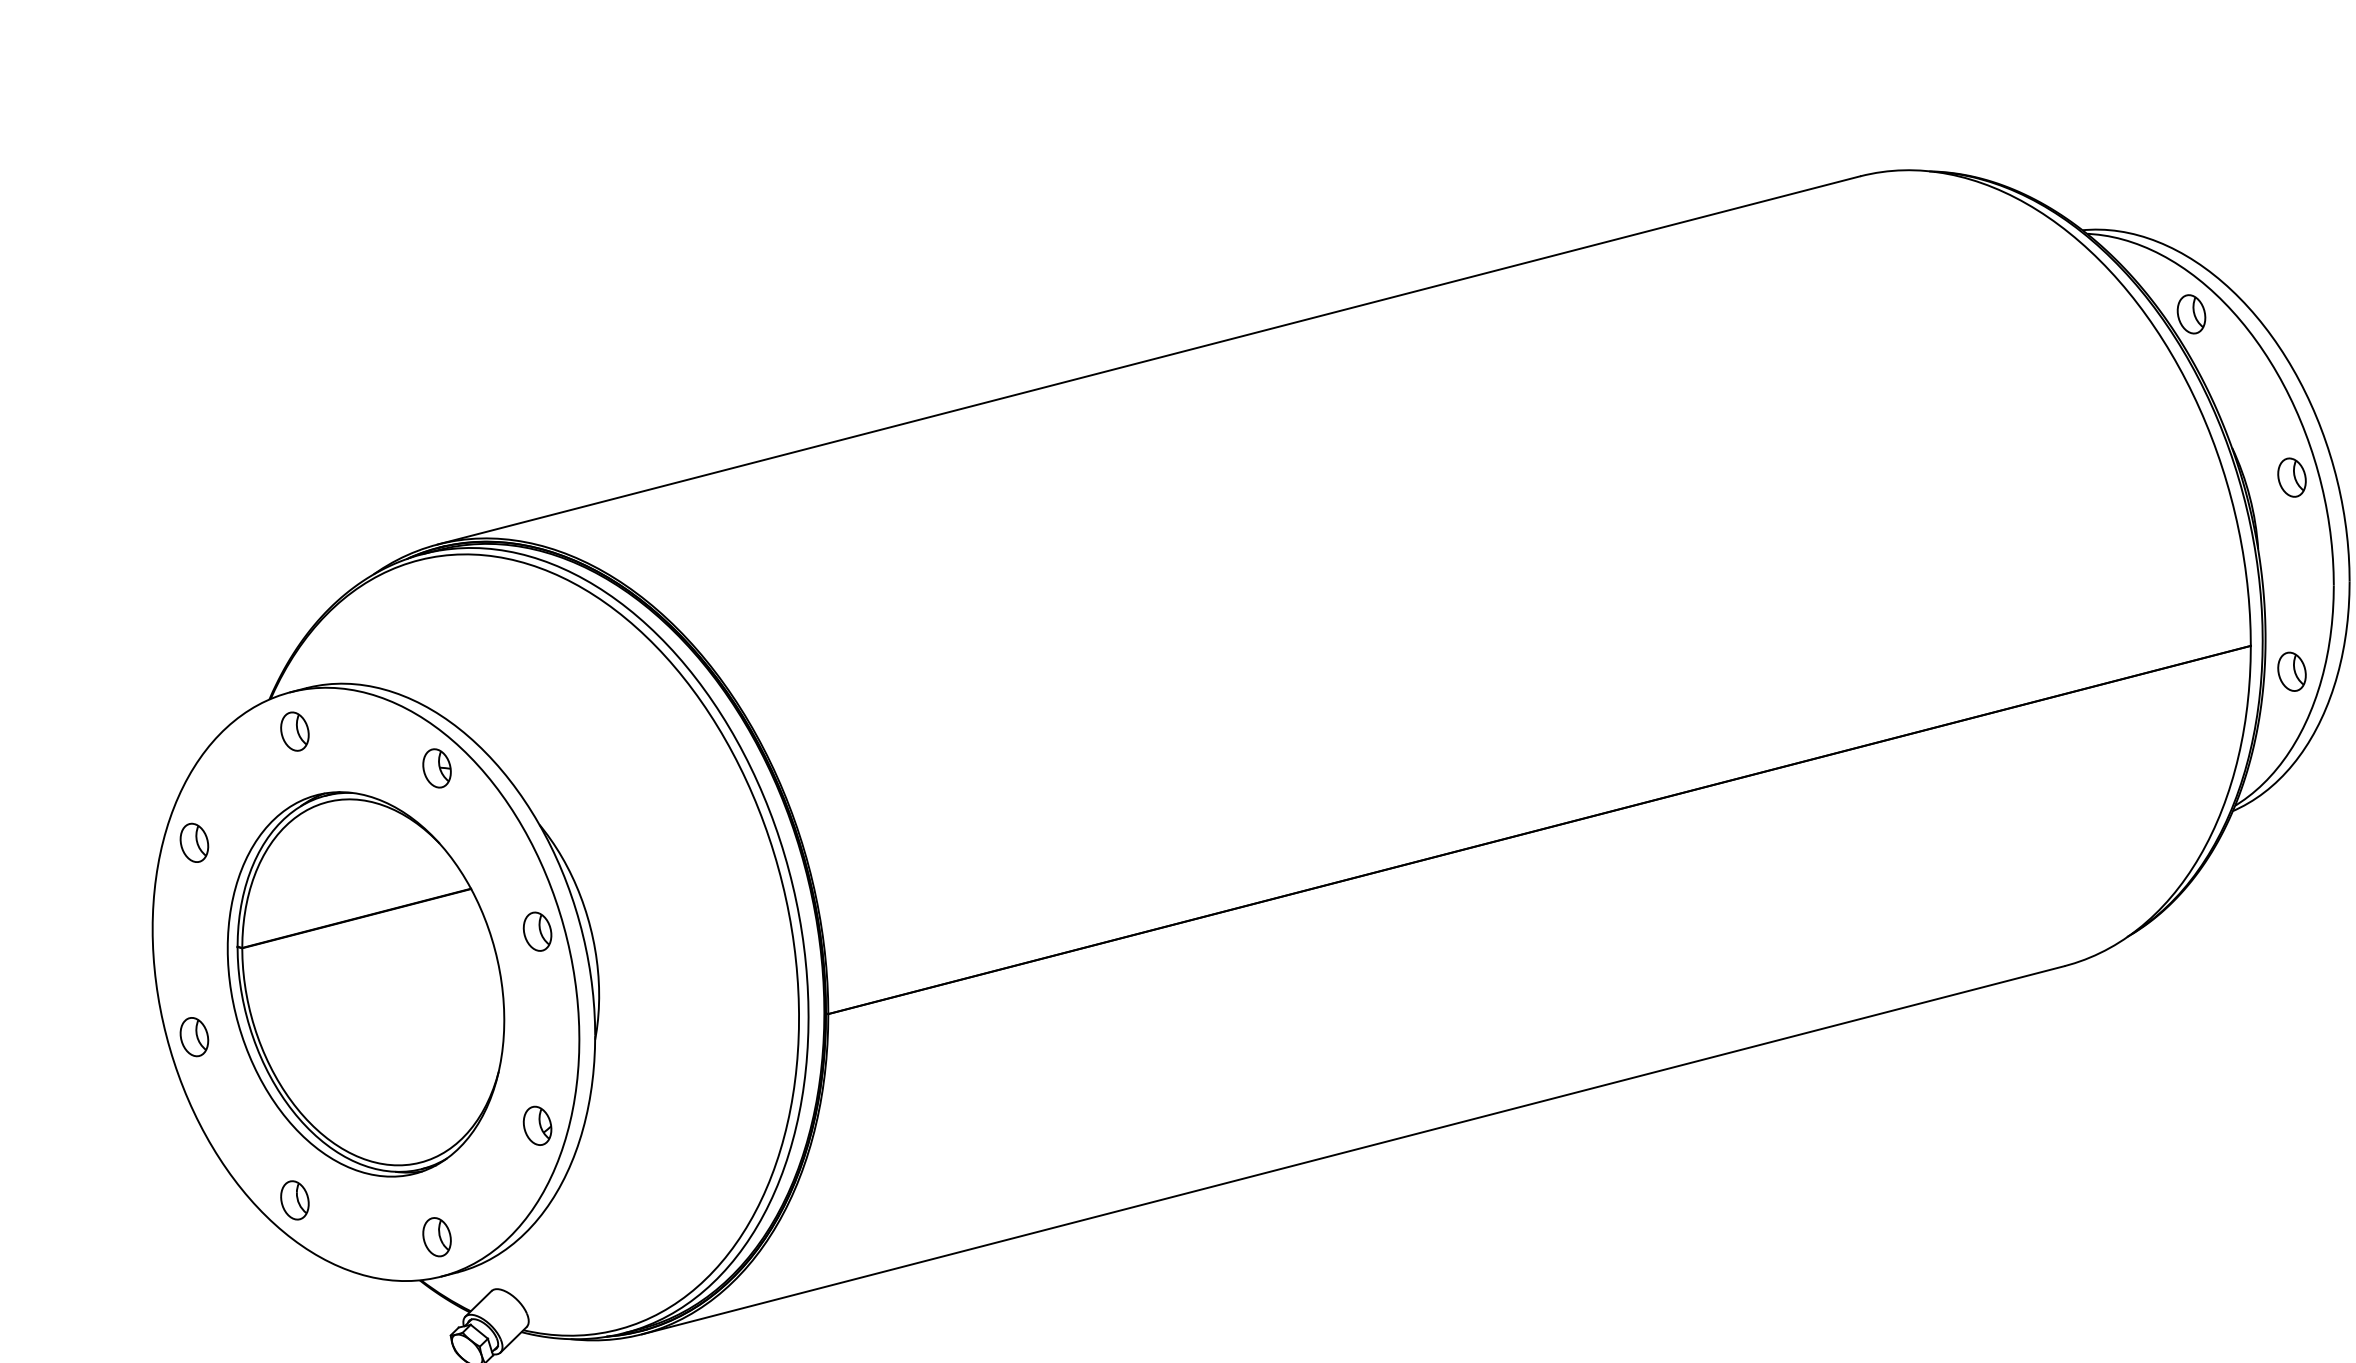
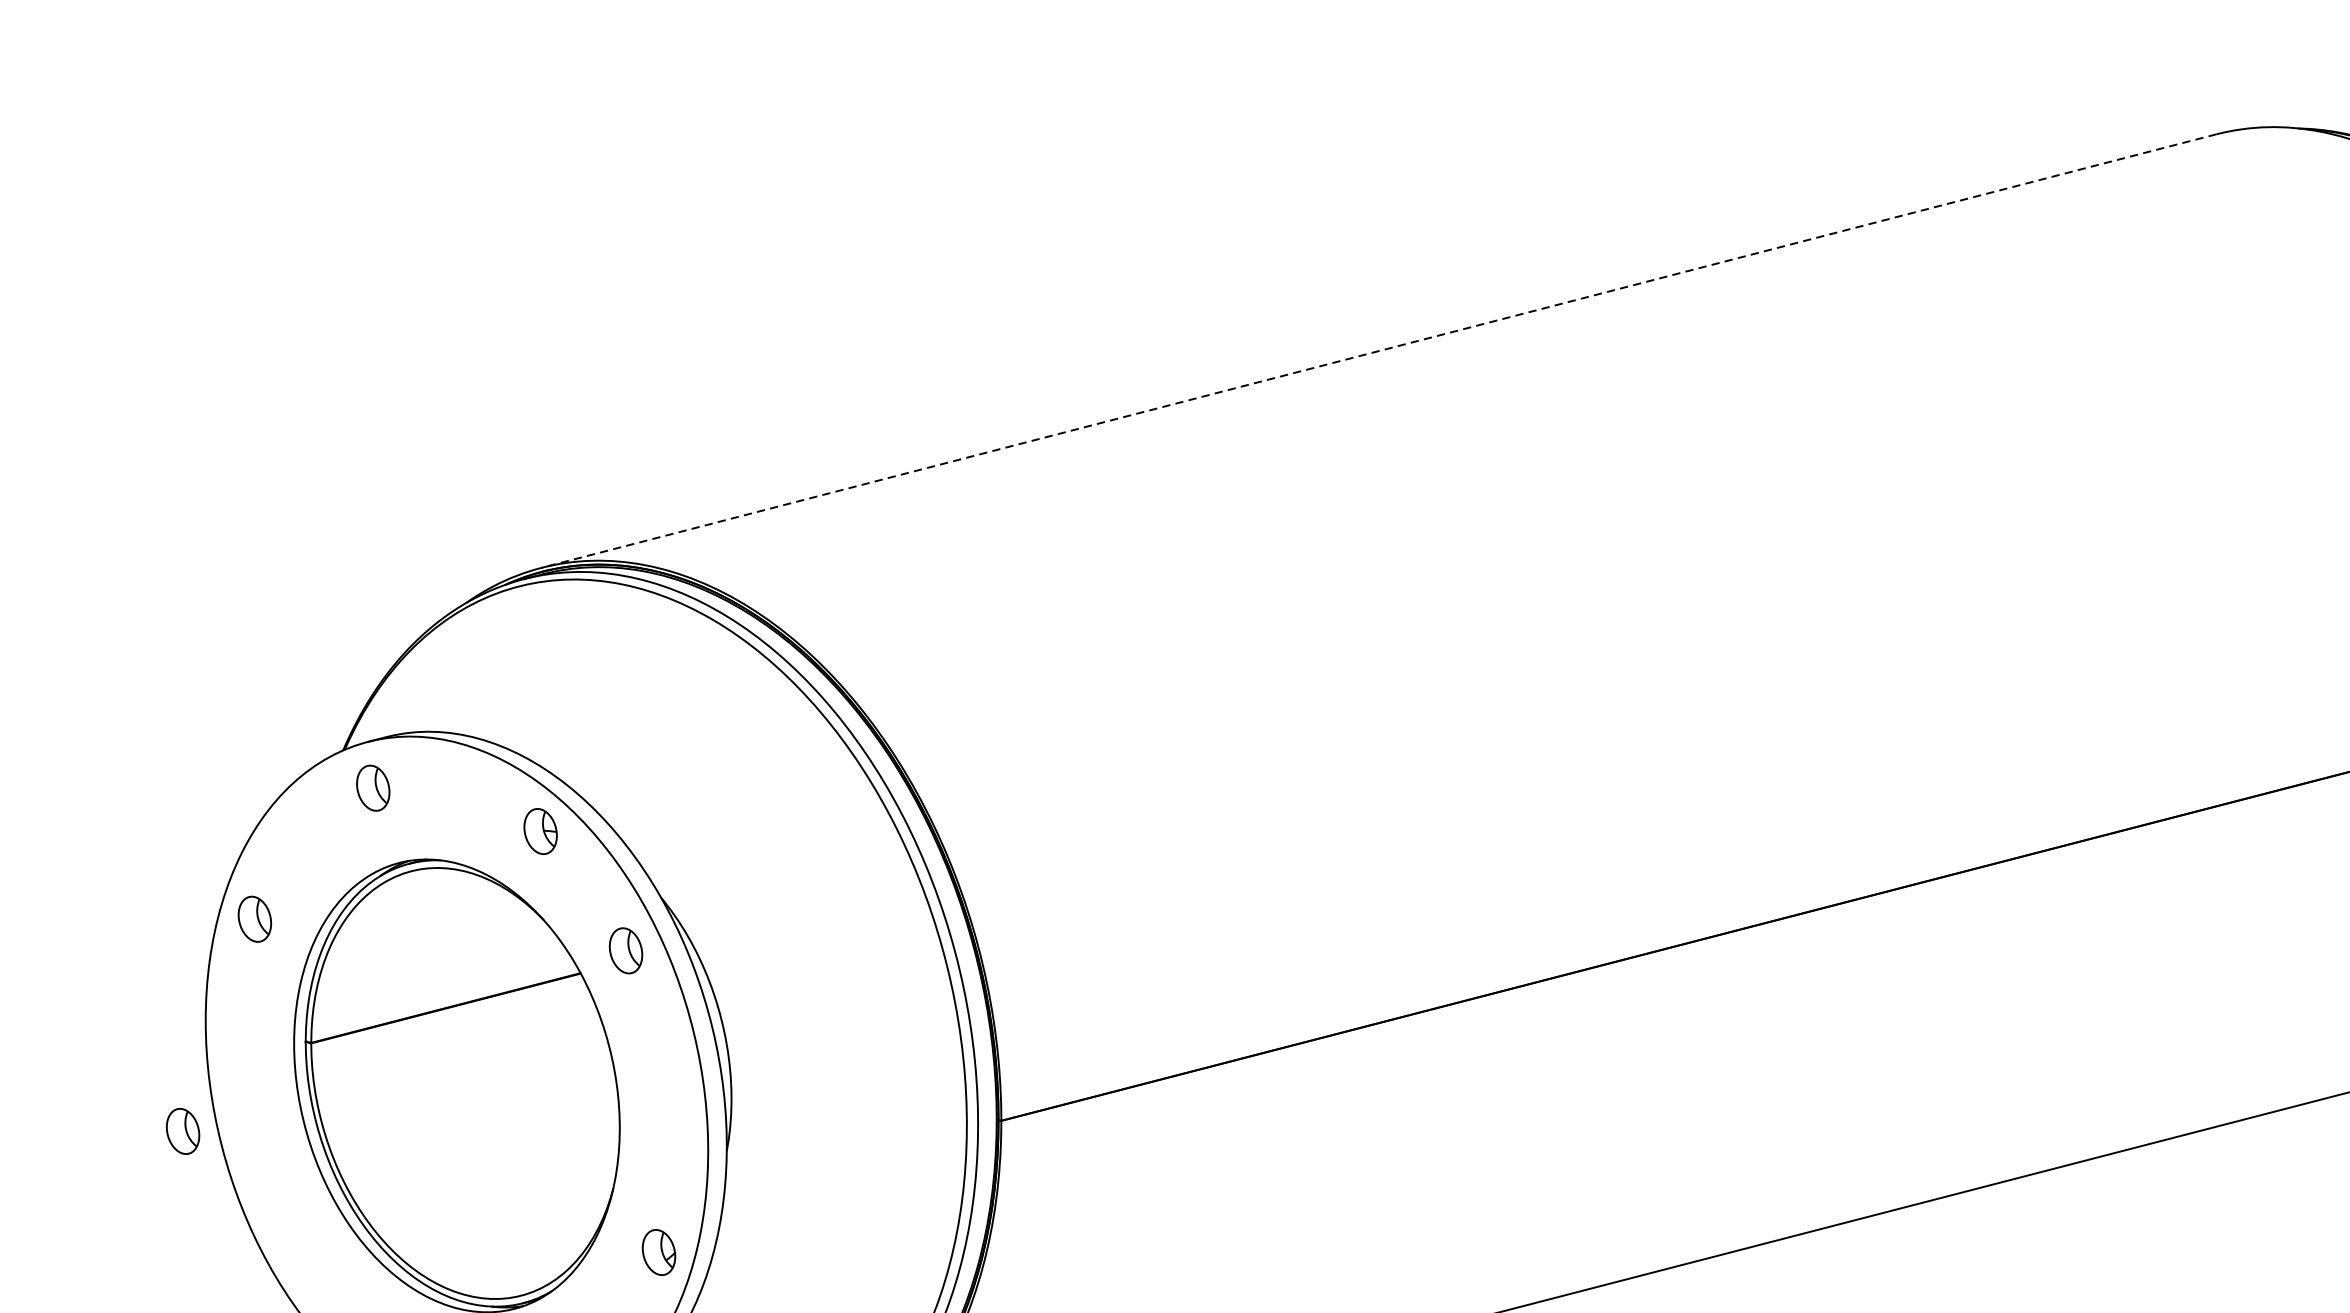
line: (1148, 360) -> (1378, 351), solid -> dashed
part: (537, 931) -> (625, 950), moved
part: (194, 1037) -> (183, 1131), moved

